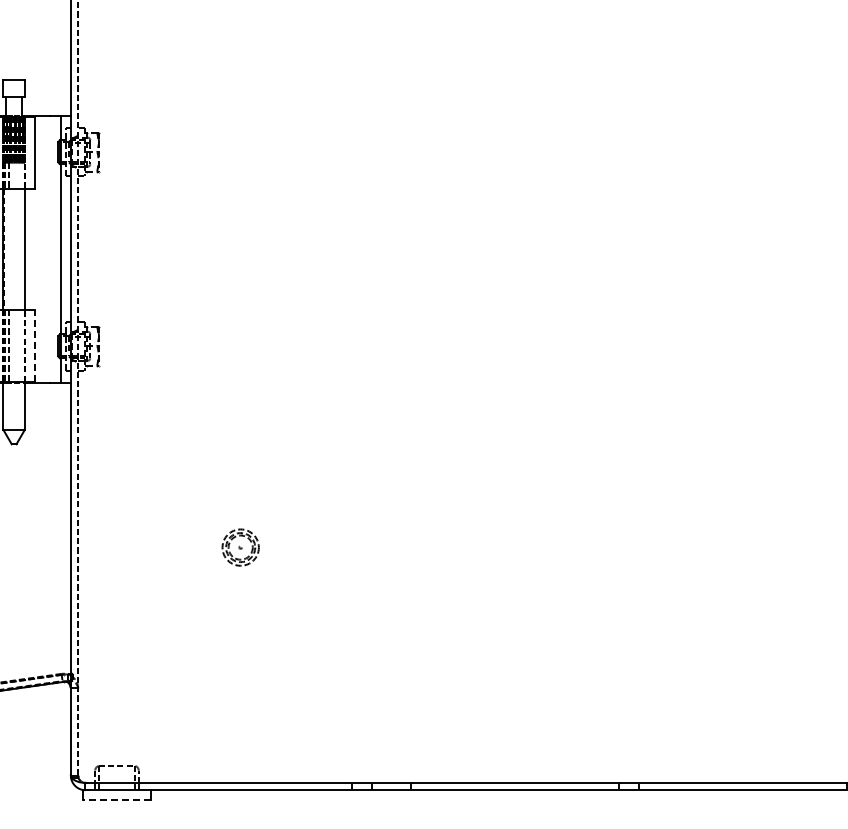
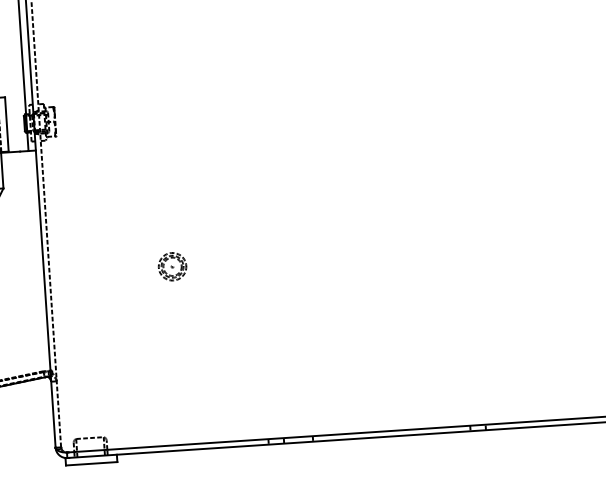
line: (35, 345) -> (7, 124), dashed -> solid
line: (116, 799) -> (91, 463), dashed -> solid

